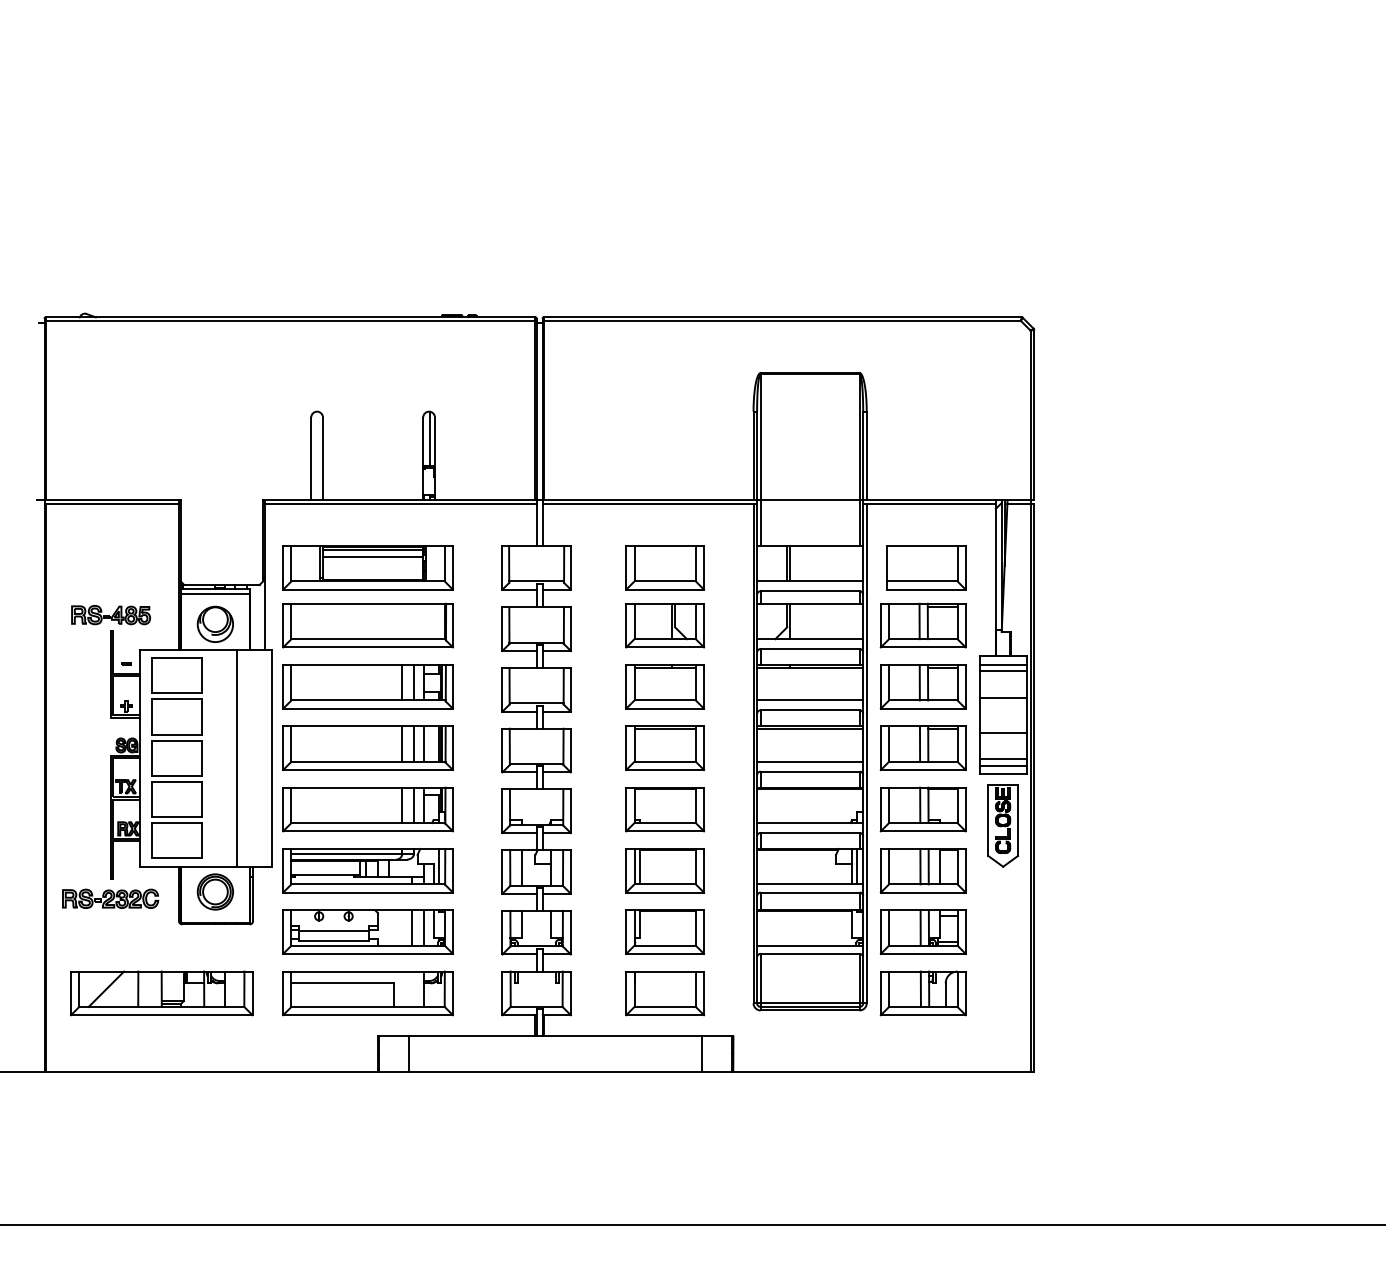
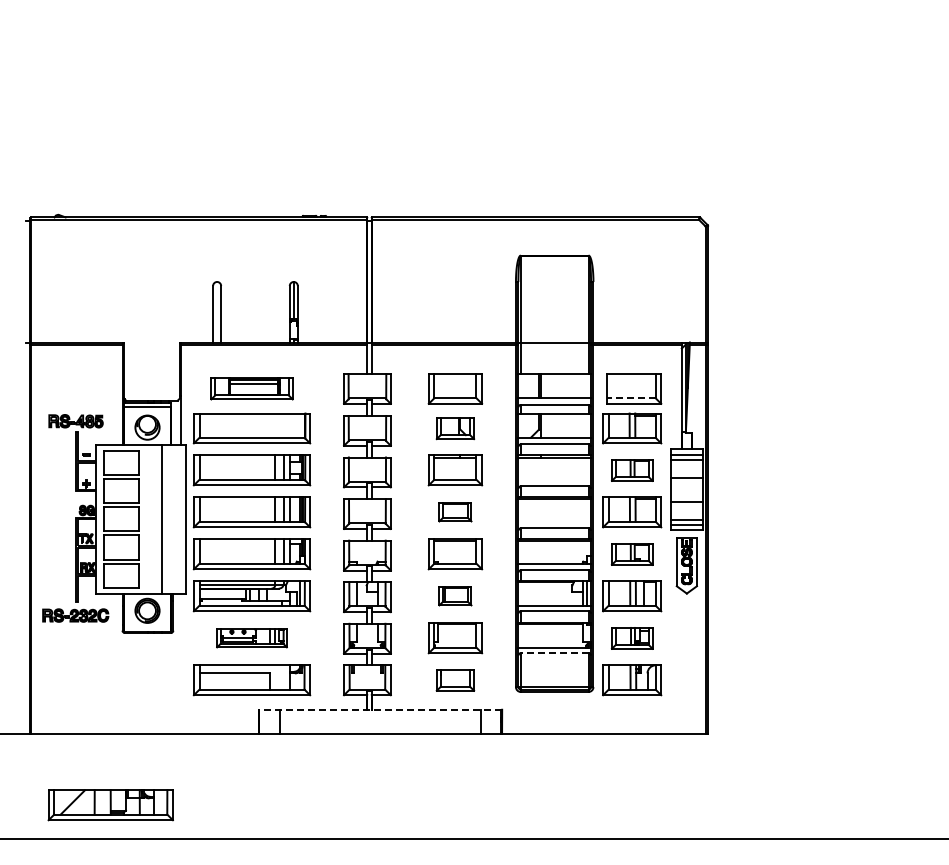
part: (367, 567) -> (251, 388), size x0.7
line: (920, 581) -> (630, 398), solid -> dashed
part: (665, 625) -> (455, 428), size x0.7
part: (923, 686) -> (632, 470), size x0.7
line: (809, 700) -> (554, 479), removed
part: (665, 748) -> (455, 512), size x0.6
line: (809, 761) -> (554, 521), removed
part: (923, 809) -> (632, 554), size x0.7
part: (665, 871) -> (455, 596), size x0.6
part: (367, 932) -> (251, 638), size x0.6
part: (923, 932) -> (632, 638), size x0.7
line: (809, 954) -> (554, 653), solid -> dashed
part: (161, 993) -> (110, 805), moved
part: (665, 993) -> (455, 680), size x0.7
line: (555, 1036) -> (380, 709), solid -> dashed

